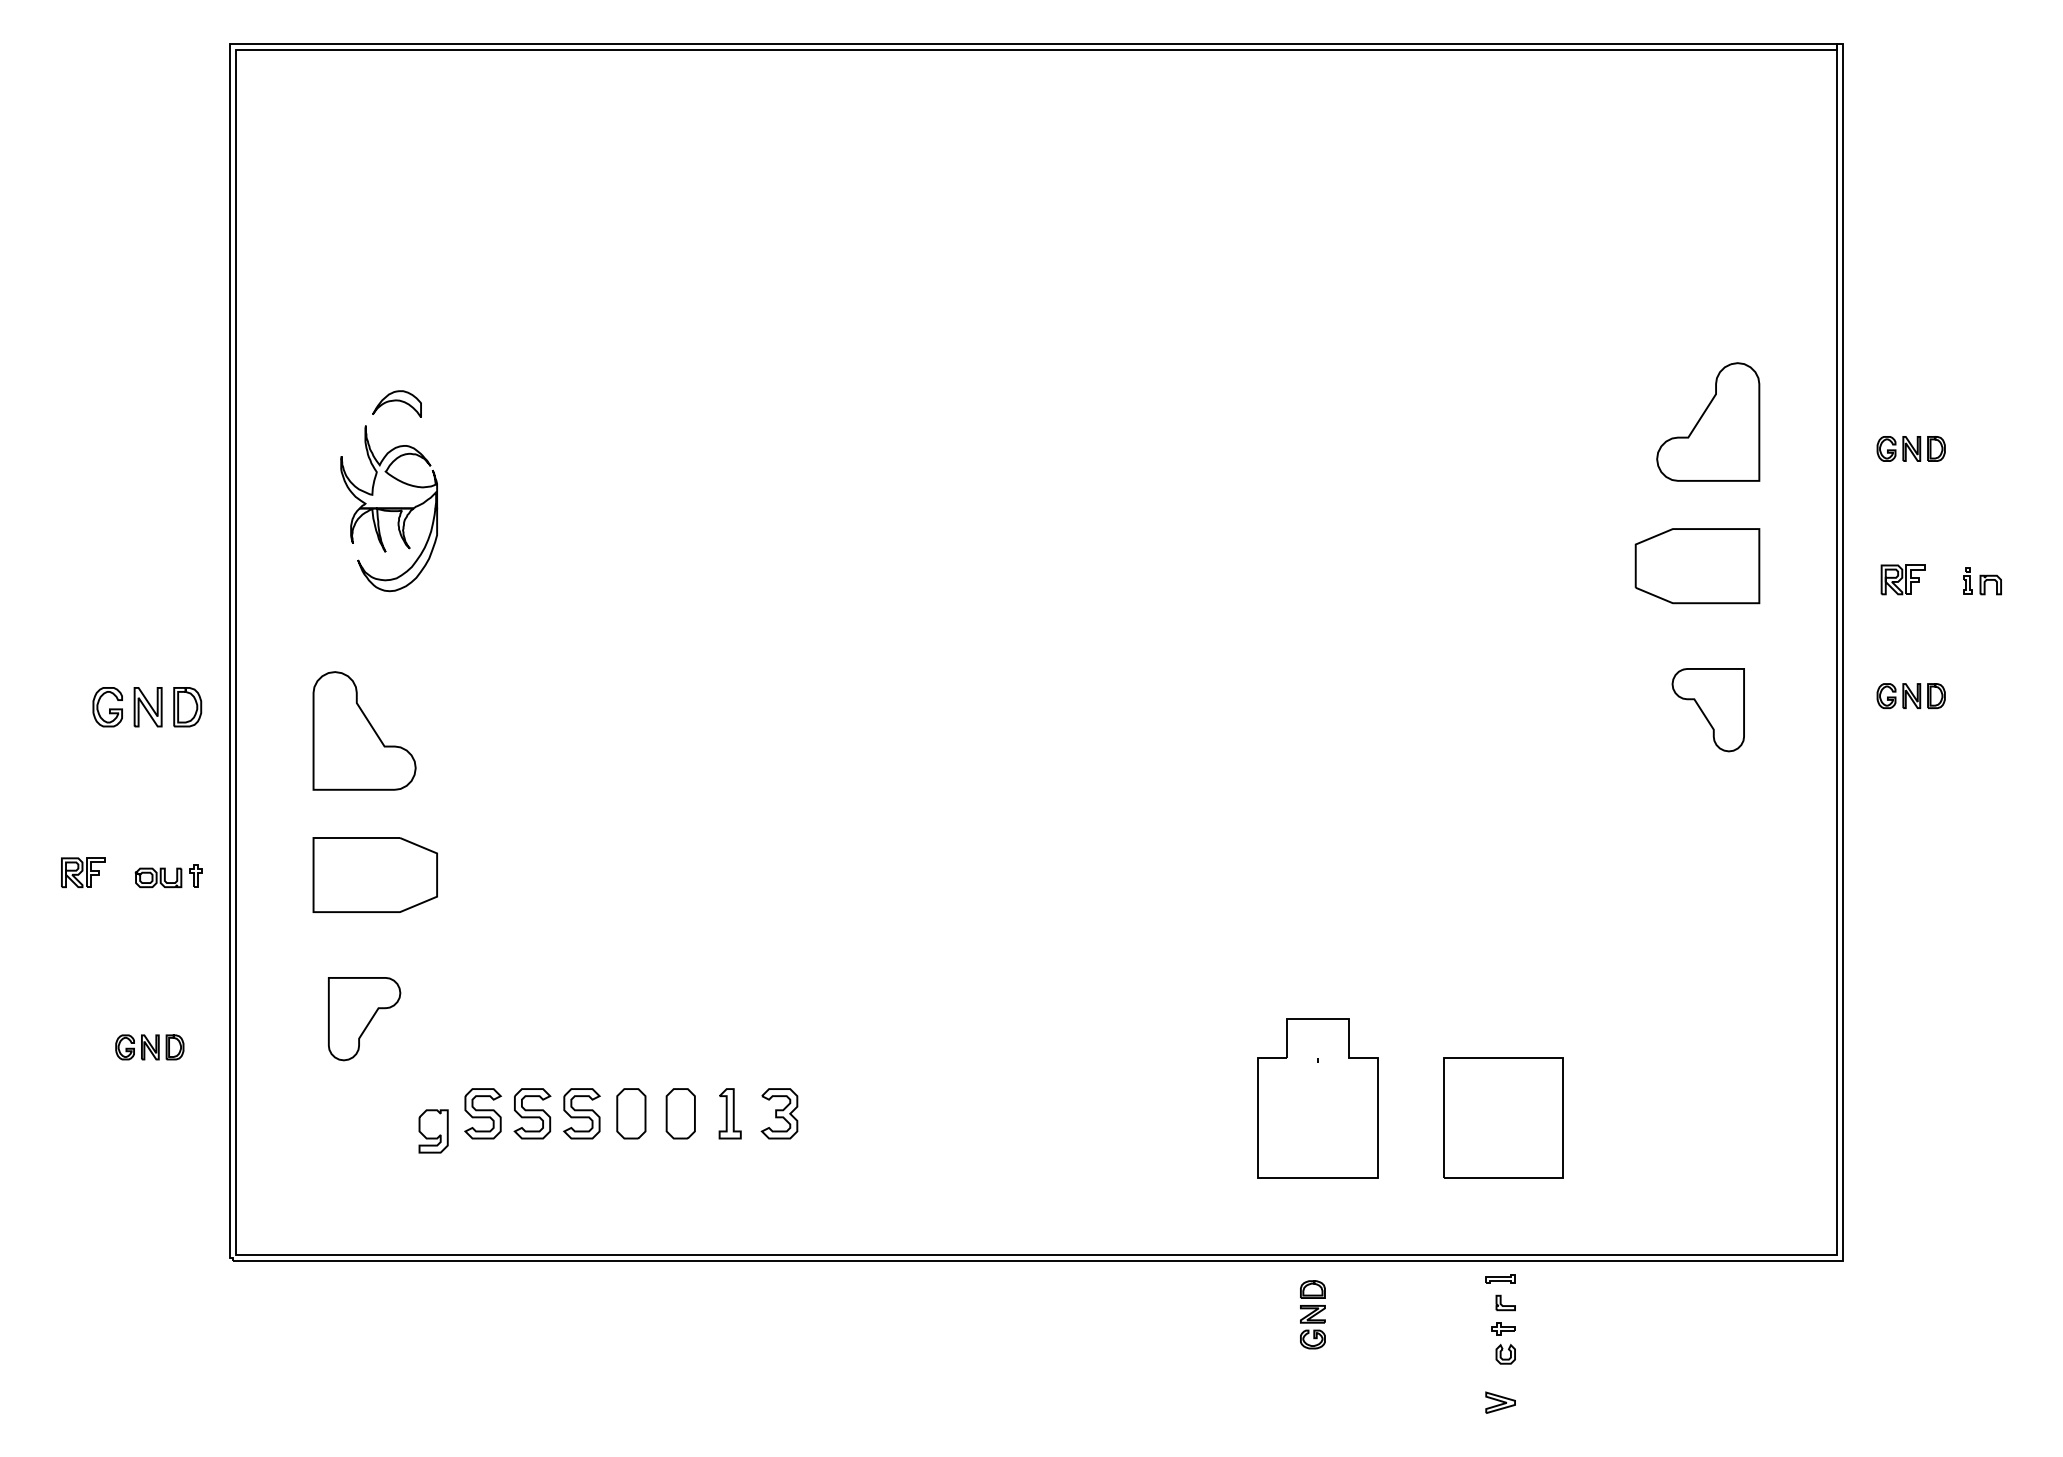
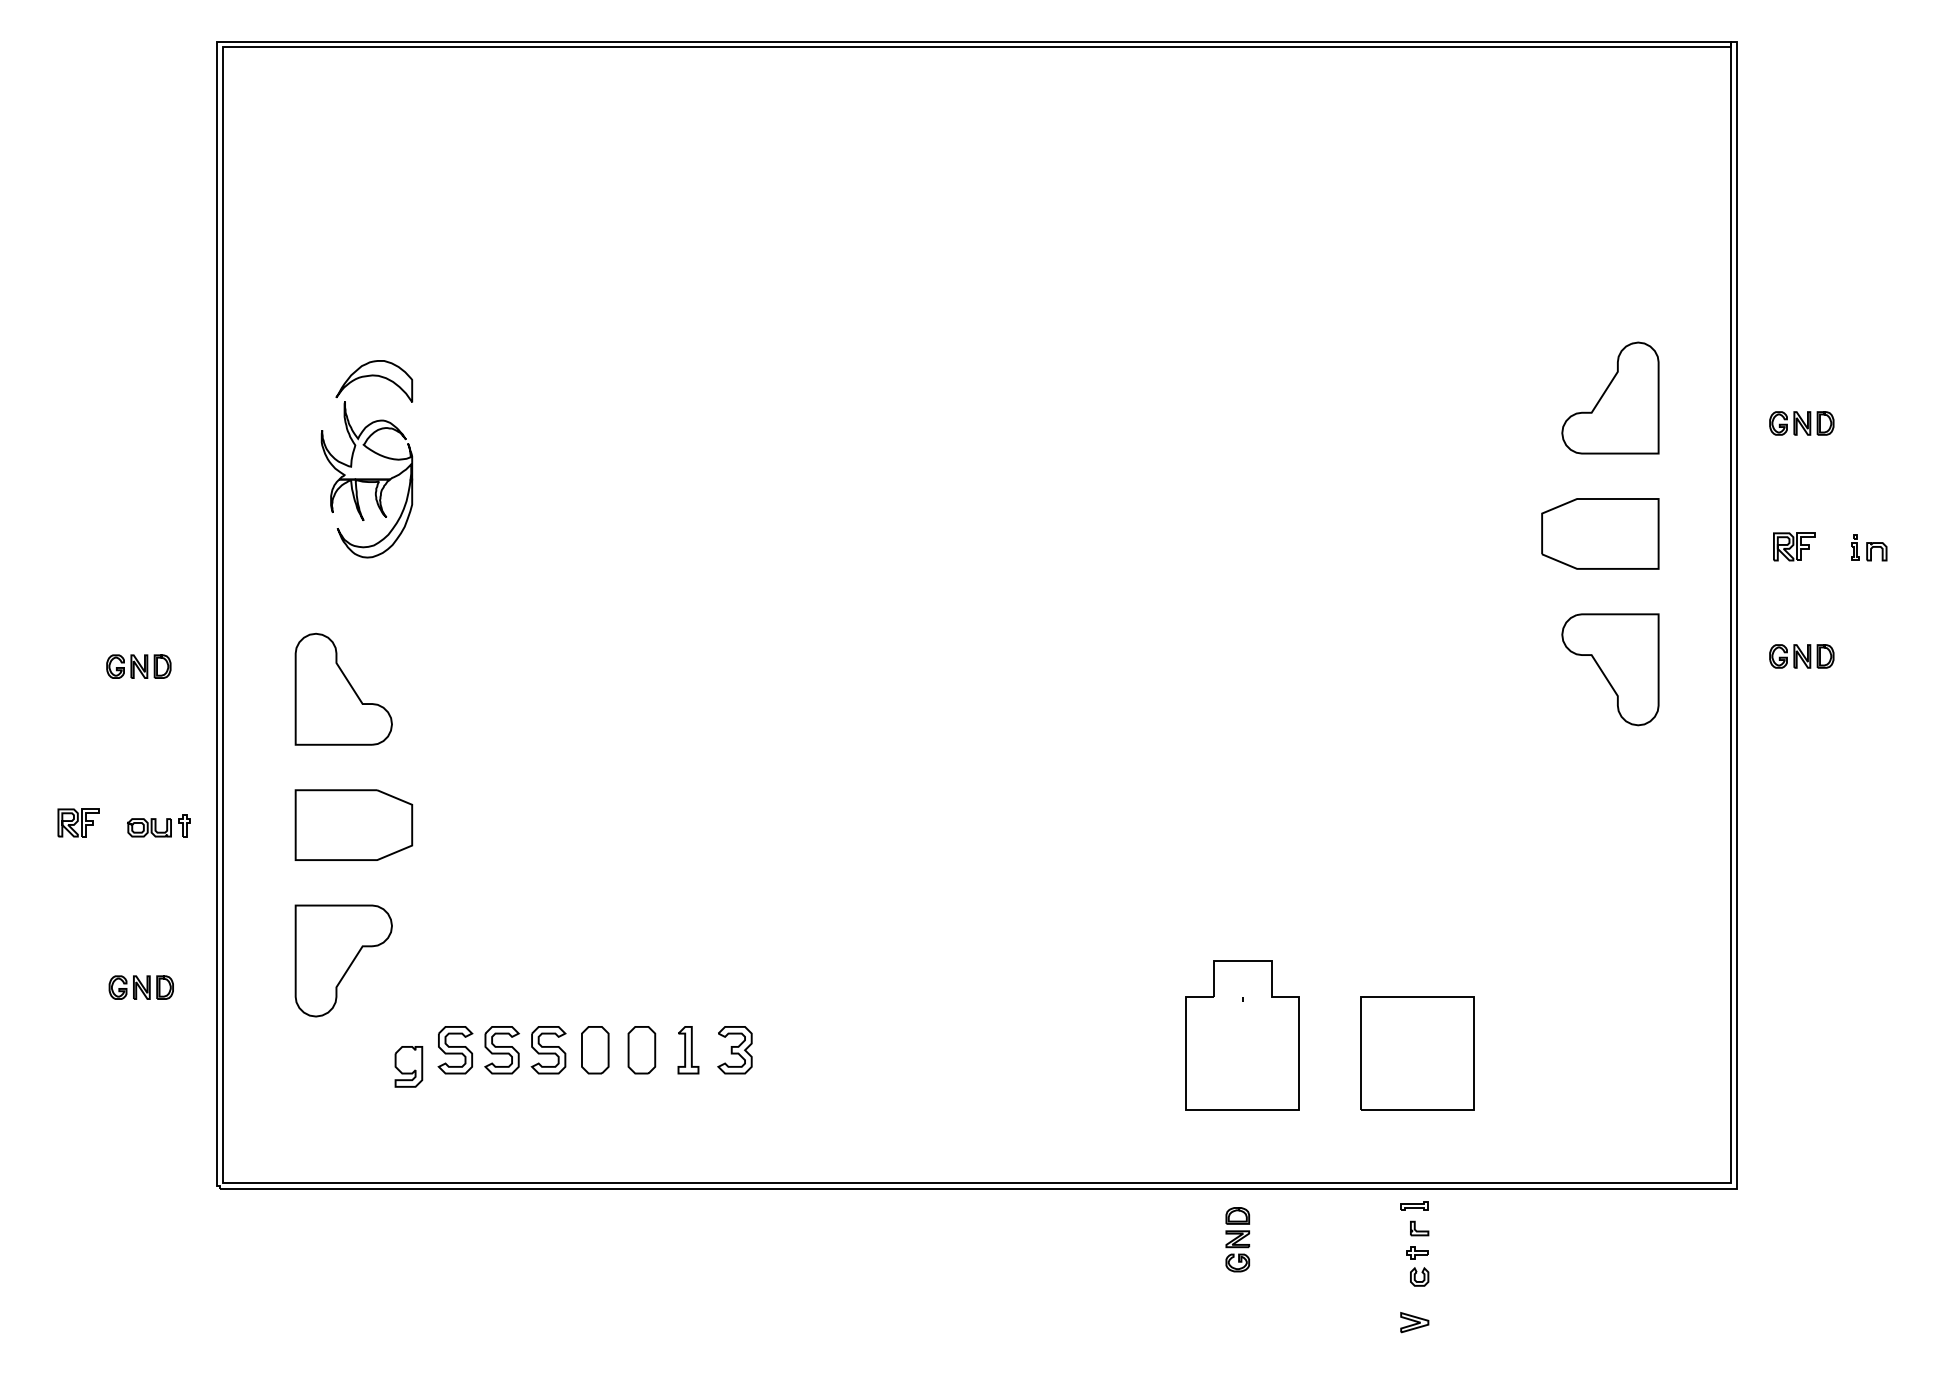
part: (396, 403) -> (373, 380), size x1.67
part: (146, 706) -> (138, 666), size x0.62
part: (1708, 709) -> (1610, 669), size x1.43
part: (364, 1018) -> (343, 960), size x1.43

